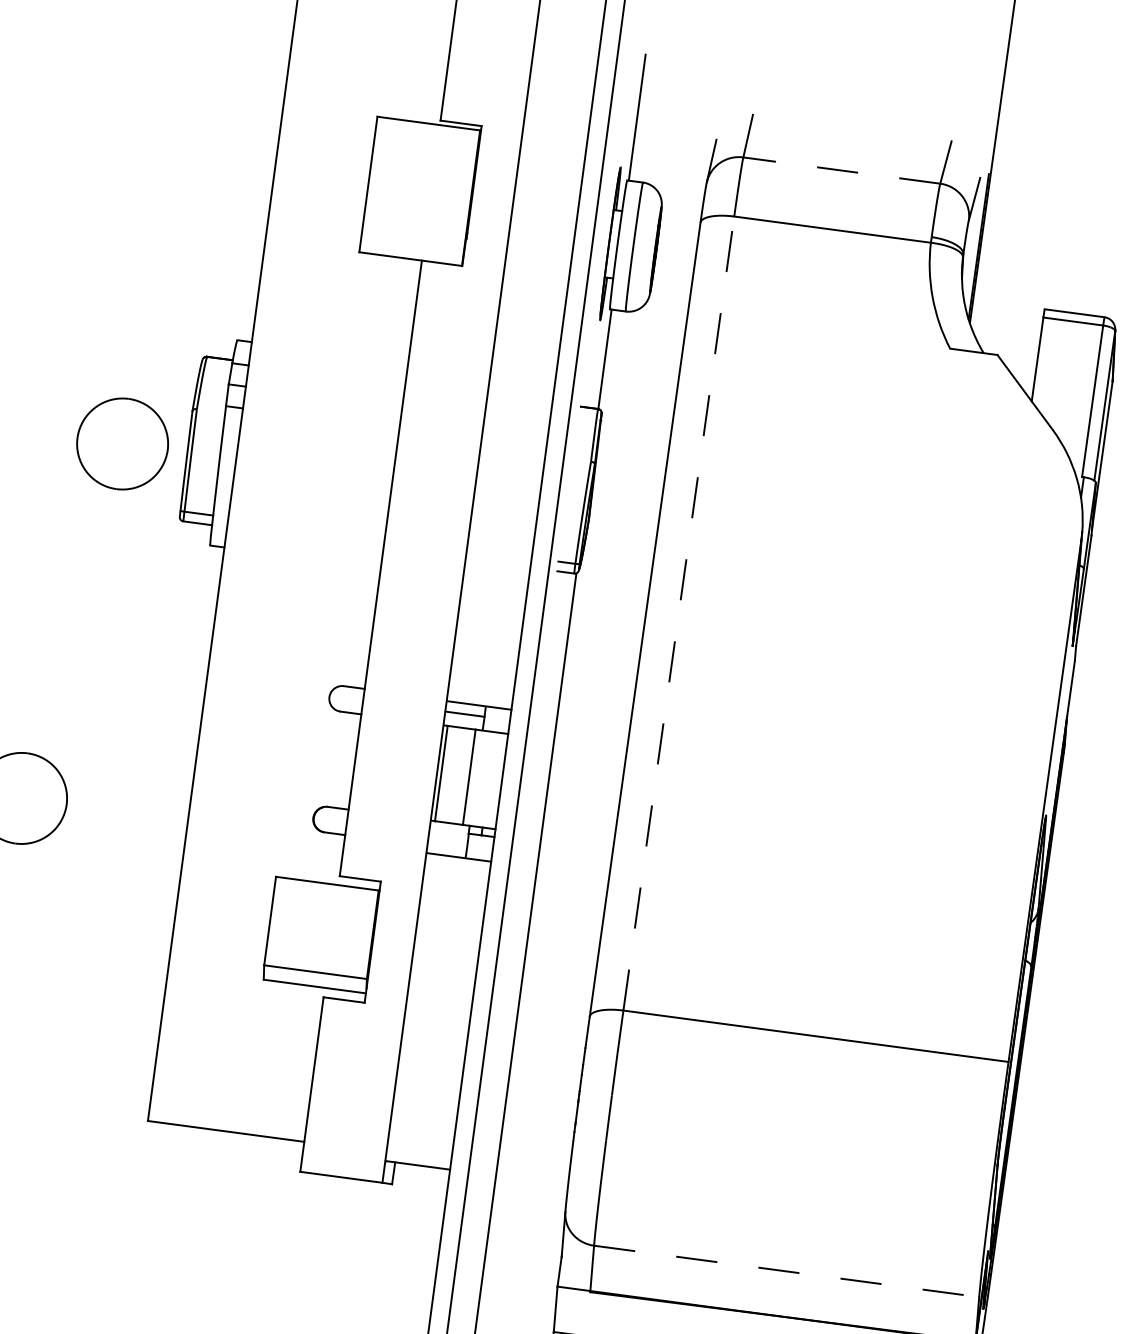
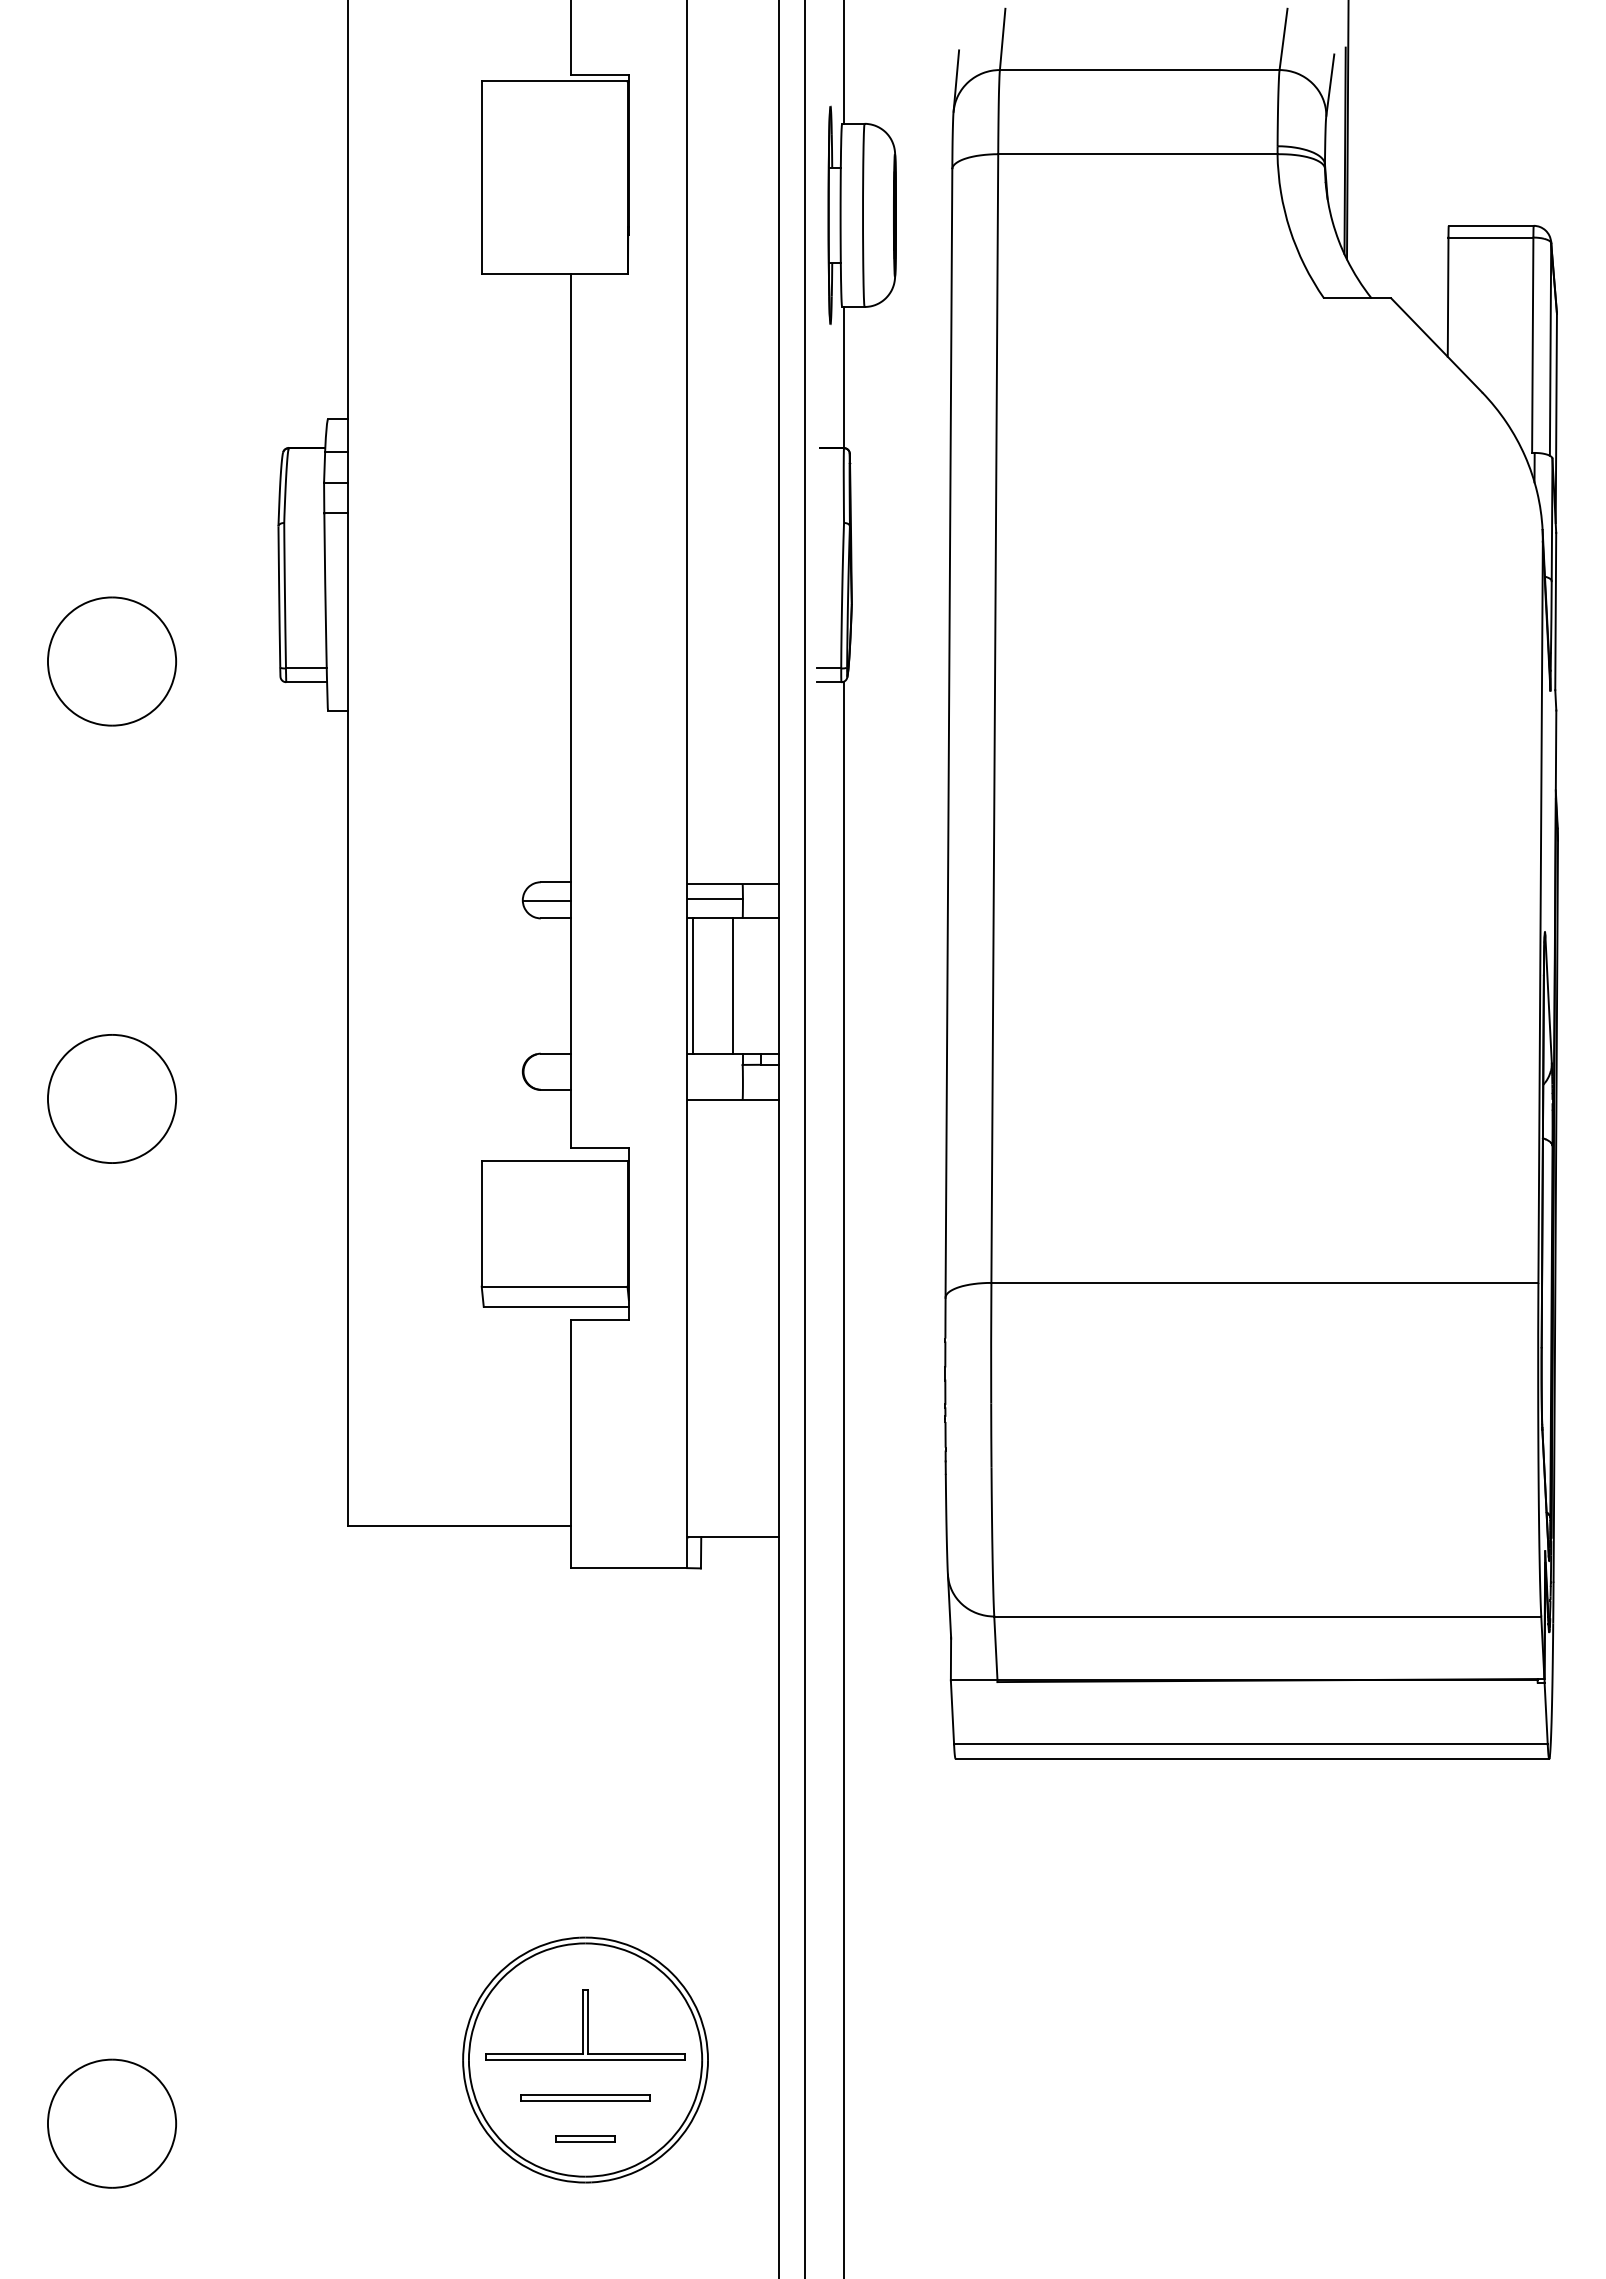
line: (841, 170) -> (1139, 70), dashed -> solid
part: (122, 443) -> (111, 661), moved
line: (678, 613) -> (994, 718), dashed -> solid
line: (346, 700) -> (546, 901), added
line: (786, 1271) -> (1267, 1616), dashed -> solid

